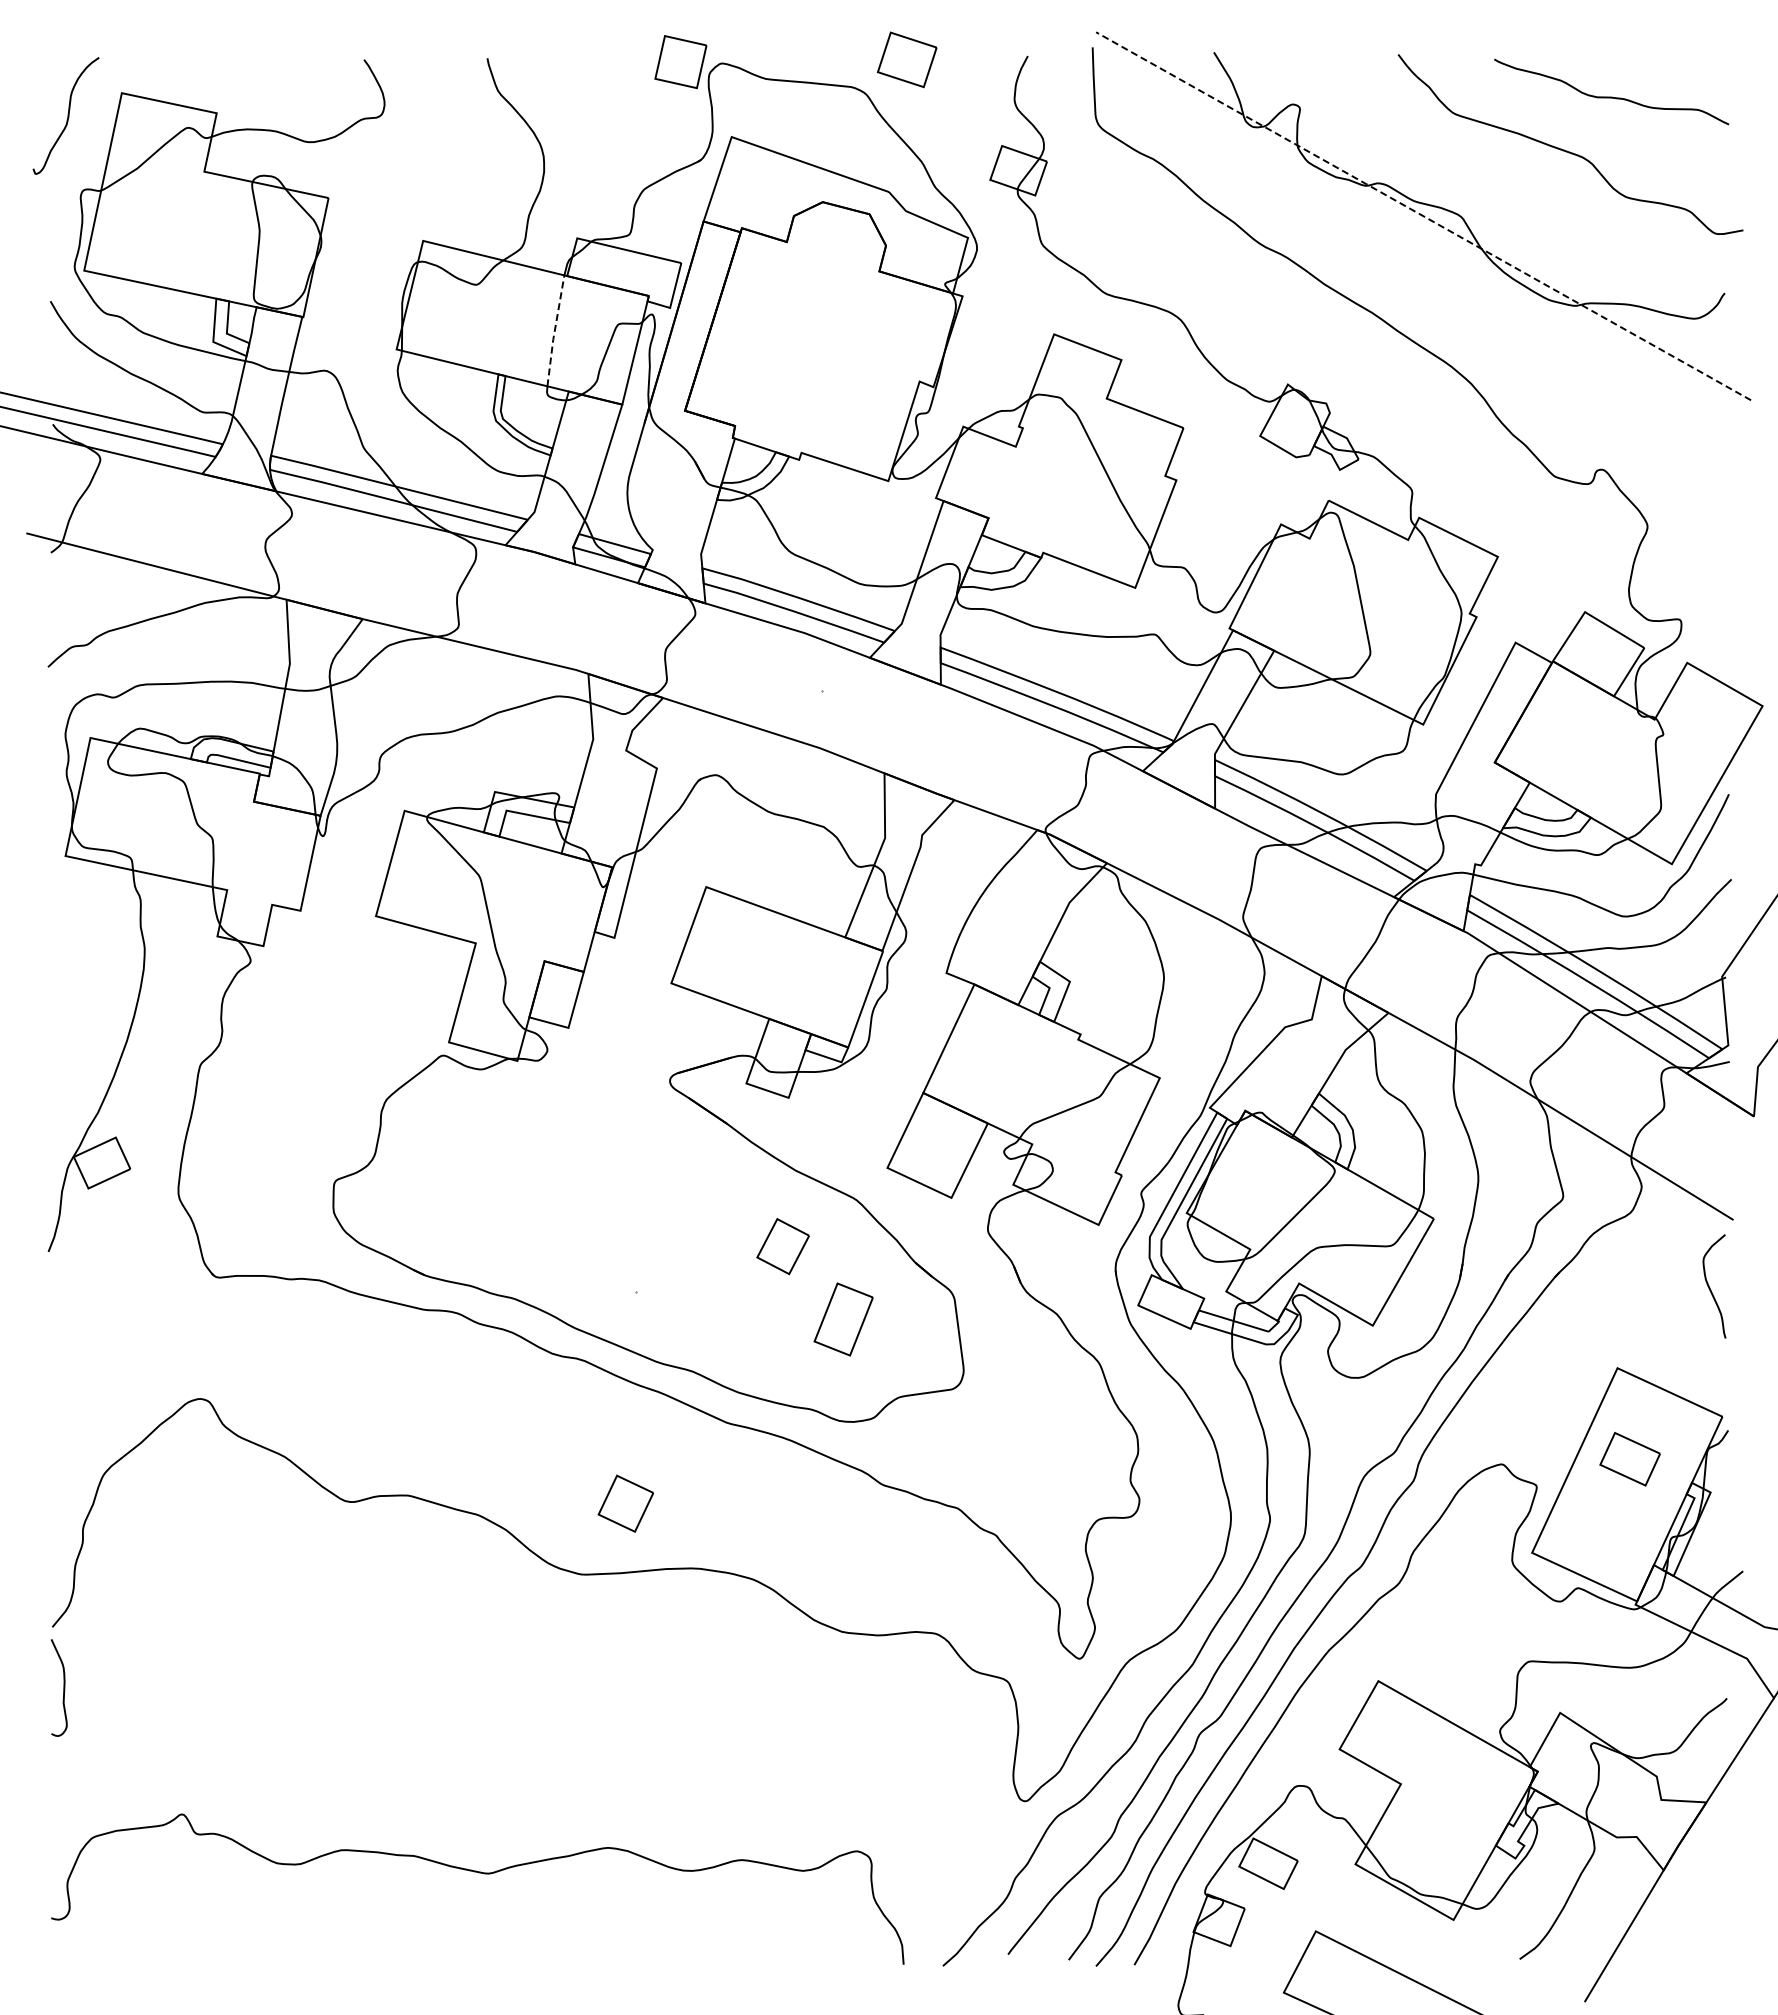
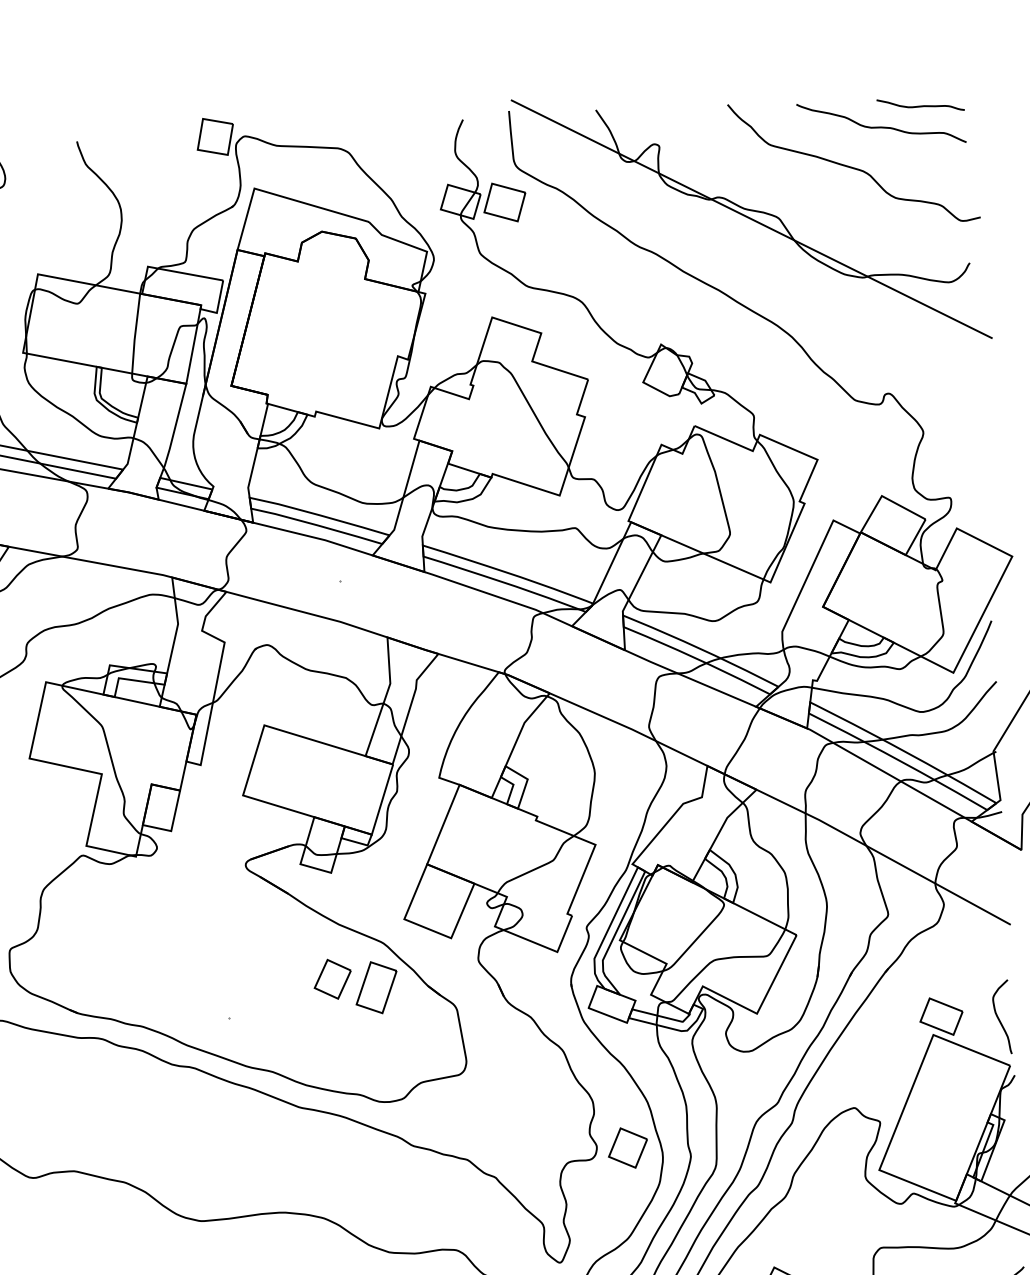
part: (906, 59) -> (504, 202), moved
curve: (1667, 70) -> (920, 105), added
line: (1424, 216) -> (752, 219), dashed -> solid
line: (554, 330) -> (135, 333), dashed -> solid
curve: (1710, 1287) -> (999, 1018), moved
part: (843, 1319) -> (376, 987), moved
part: (1629, 1459) -> (941, 1016), moved
part: (625, 1503) -> (627, 1147), moved

